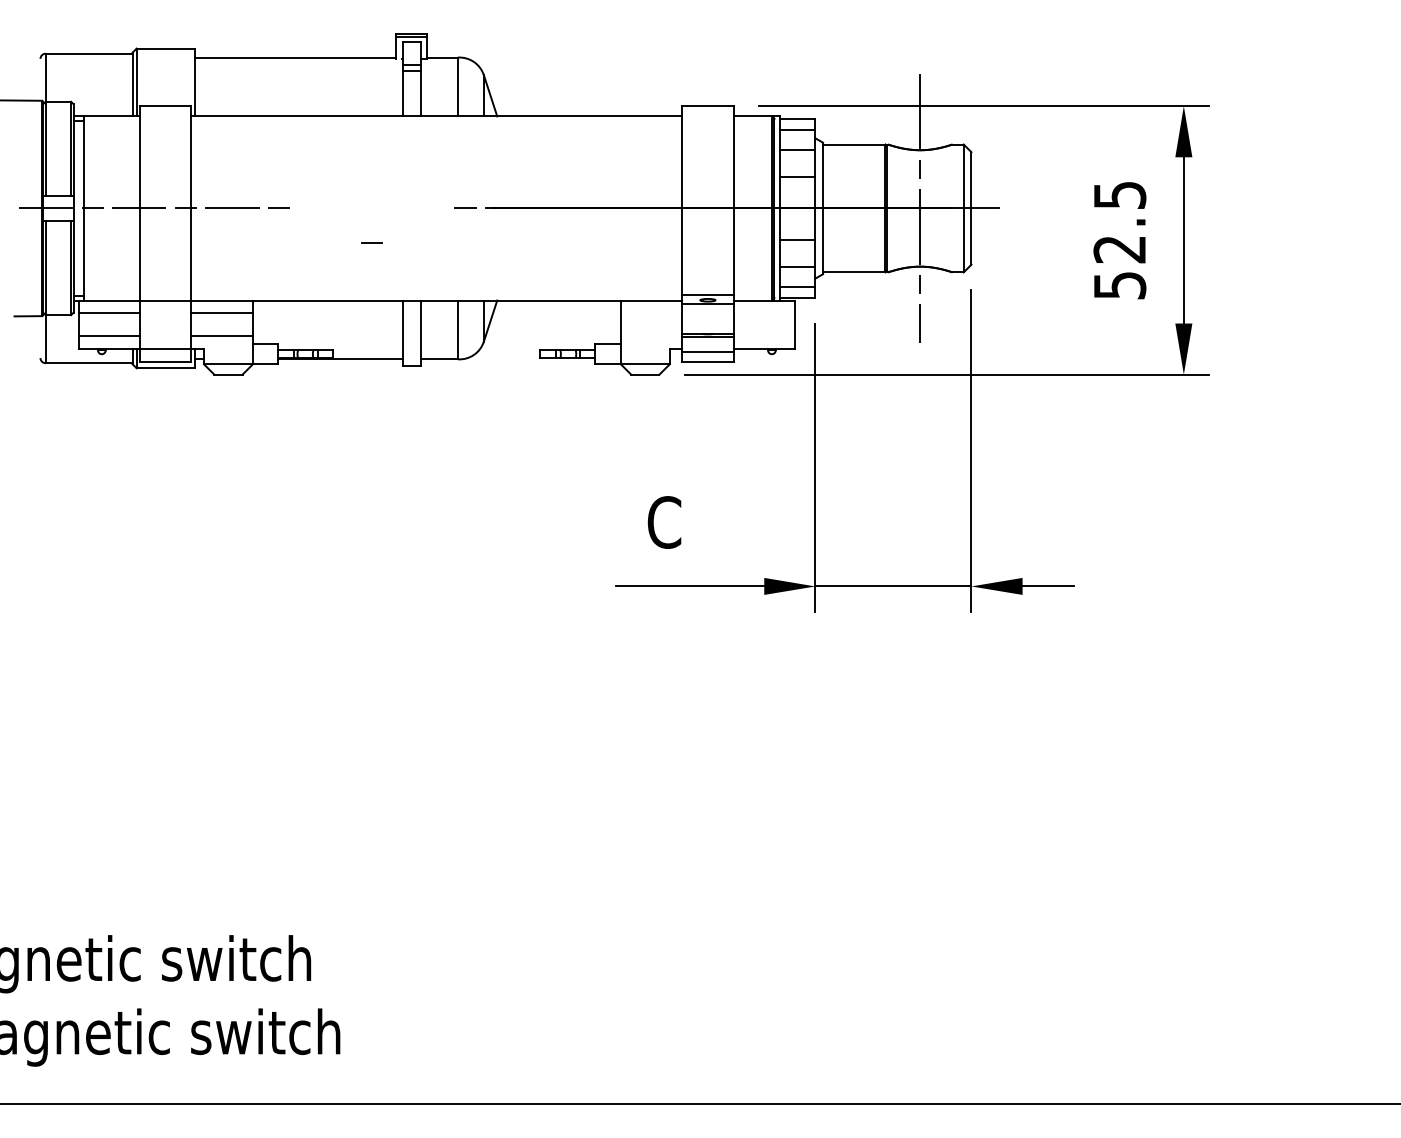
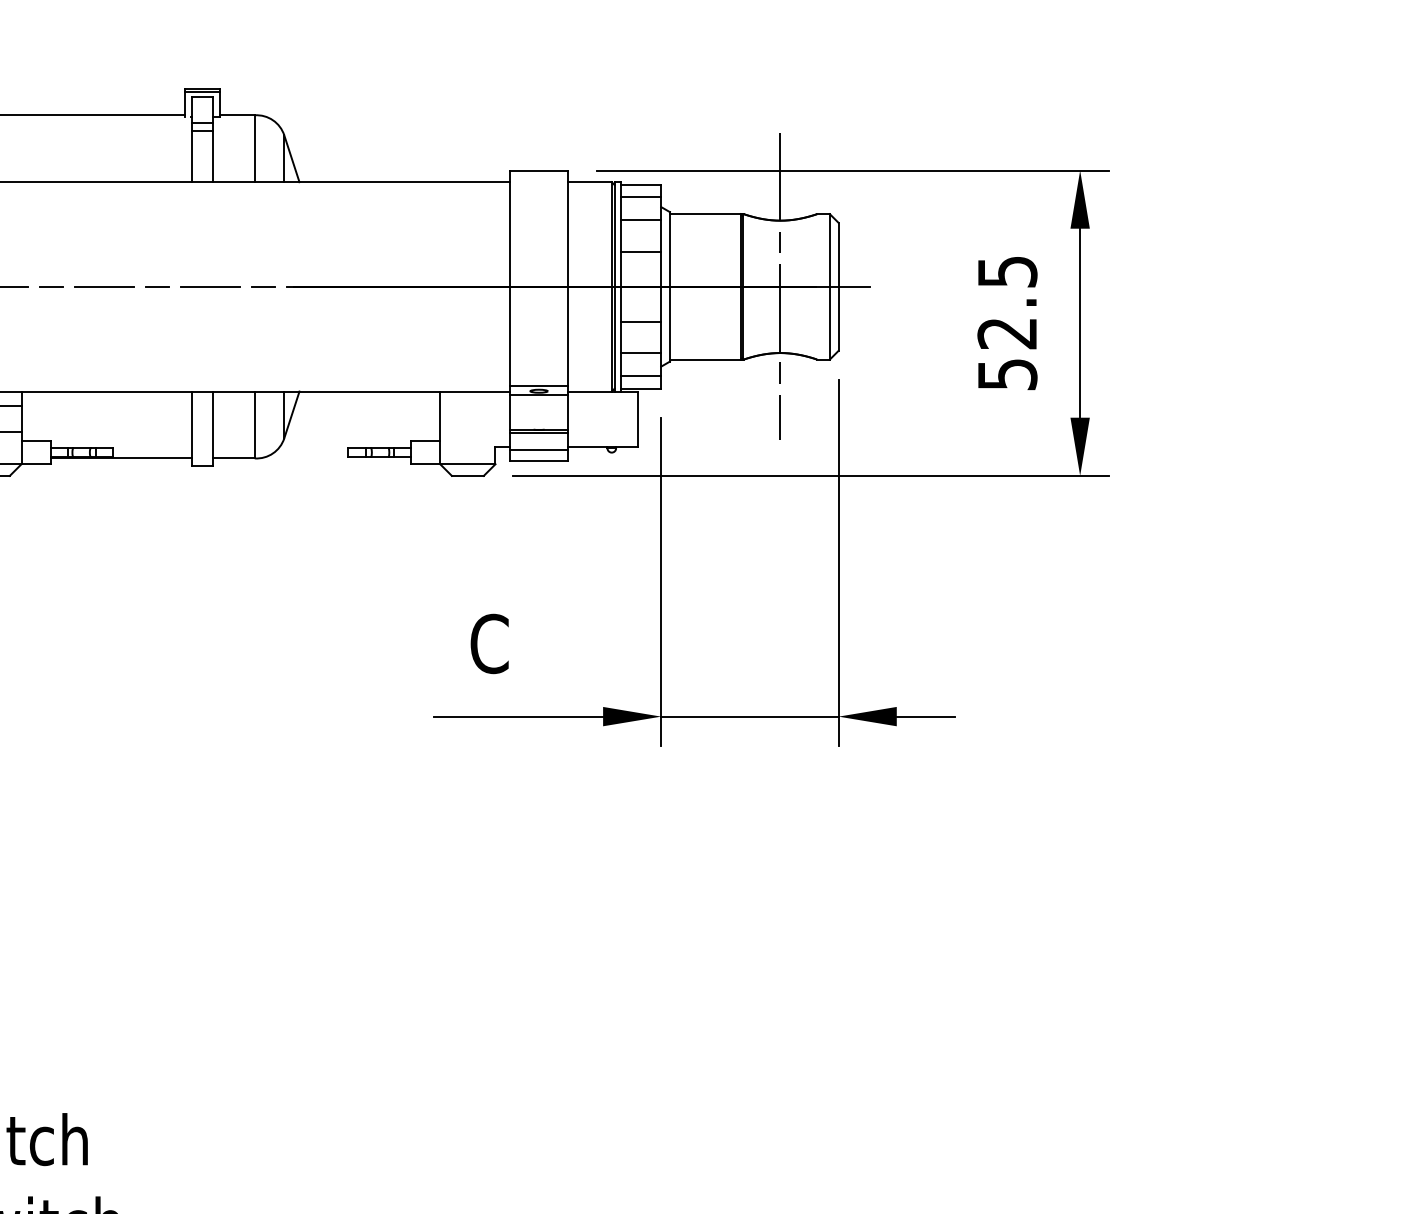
line: (325, 208) -> (104, 286), added
line: (418, 208) -> (209, 286), added
line: (371, 242) -> (156, 285), moved

